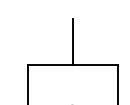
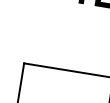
line: (72, 41) -> (72, 47), removed

